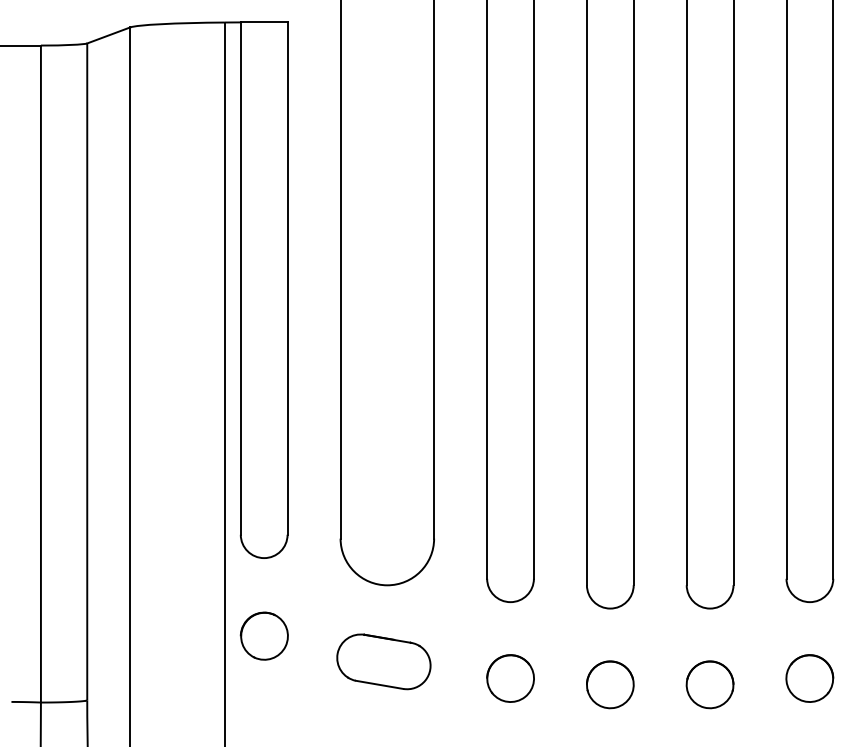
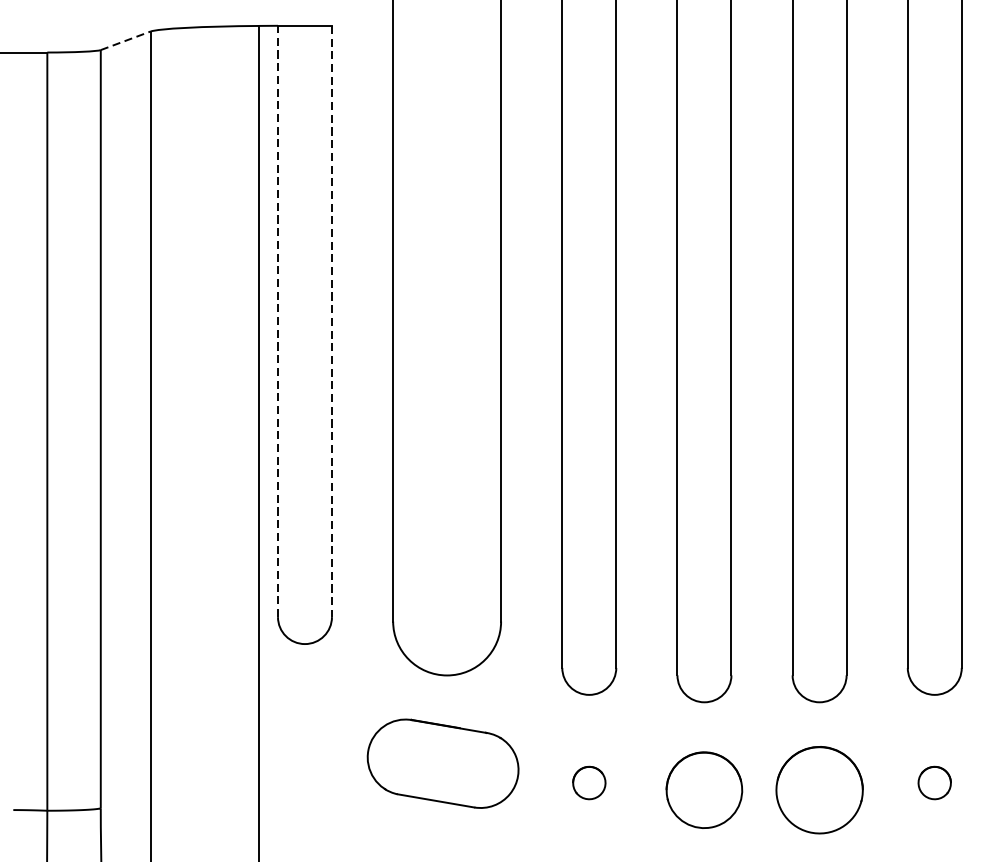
line: (108, 35) -> (125, 40), solid -> dashed
line: (240, 278) -> (277, 321), solid -> dashed
line: (287, 279) -> (331, 322), solid -> dashed
part: (263, 635) -> (304, 733), removed
part: (383, 661) -> (442, 763), size x1.4
part: (510, 678) -> (589, 783), size x0.6
part: (809, 678) -> (934, 783), size x0.6
part: (610, 684) -> (704, 789), size x1.4
part: (709, 684) -> (818, 789), size x1.6

